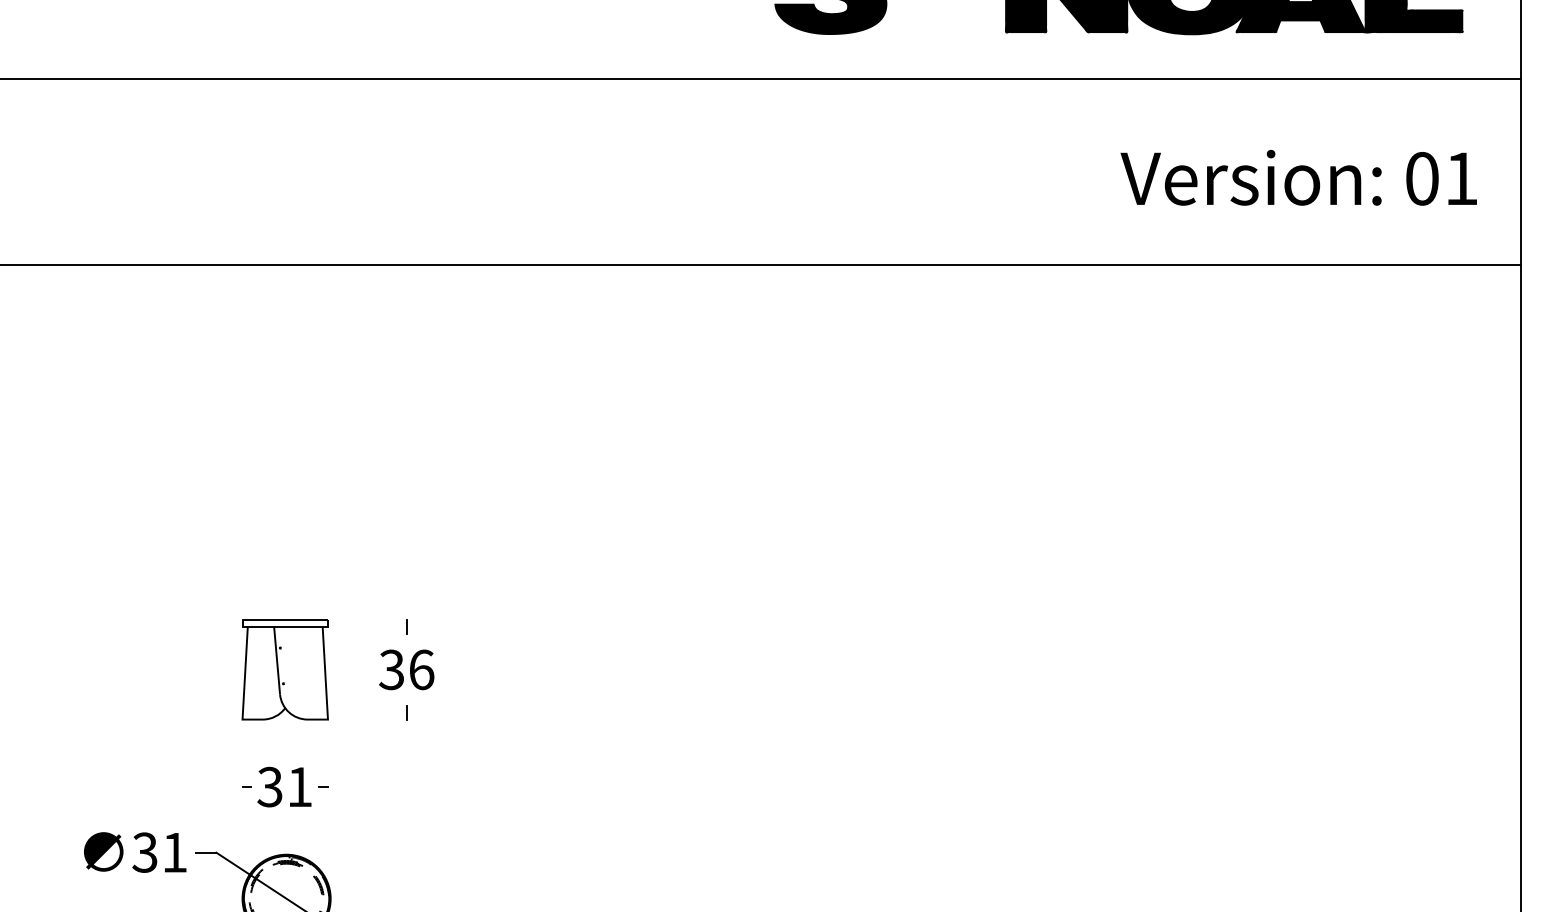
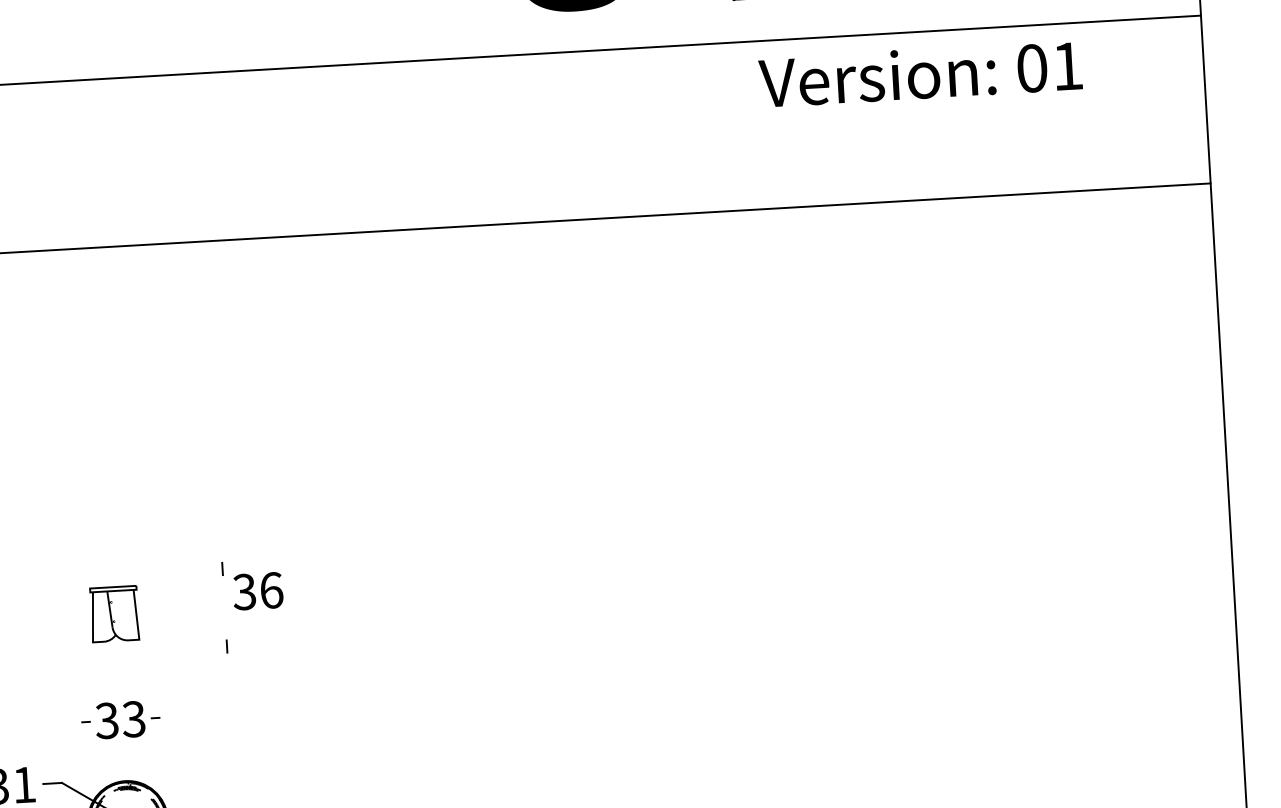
text: (1298, 177) -> (920, 73), moved
part: (284, 669) -> (114, 613), size x0.6
text: (406, 669) -> (257, 590), moved
text: (299, 786) -> (133, 718), 31 -> 33

